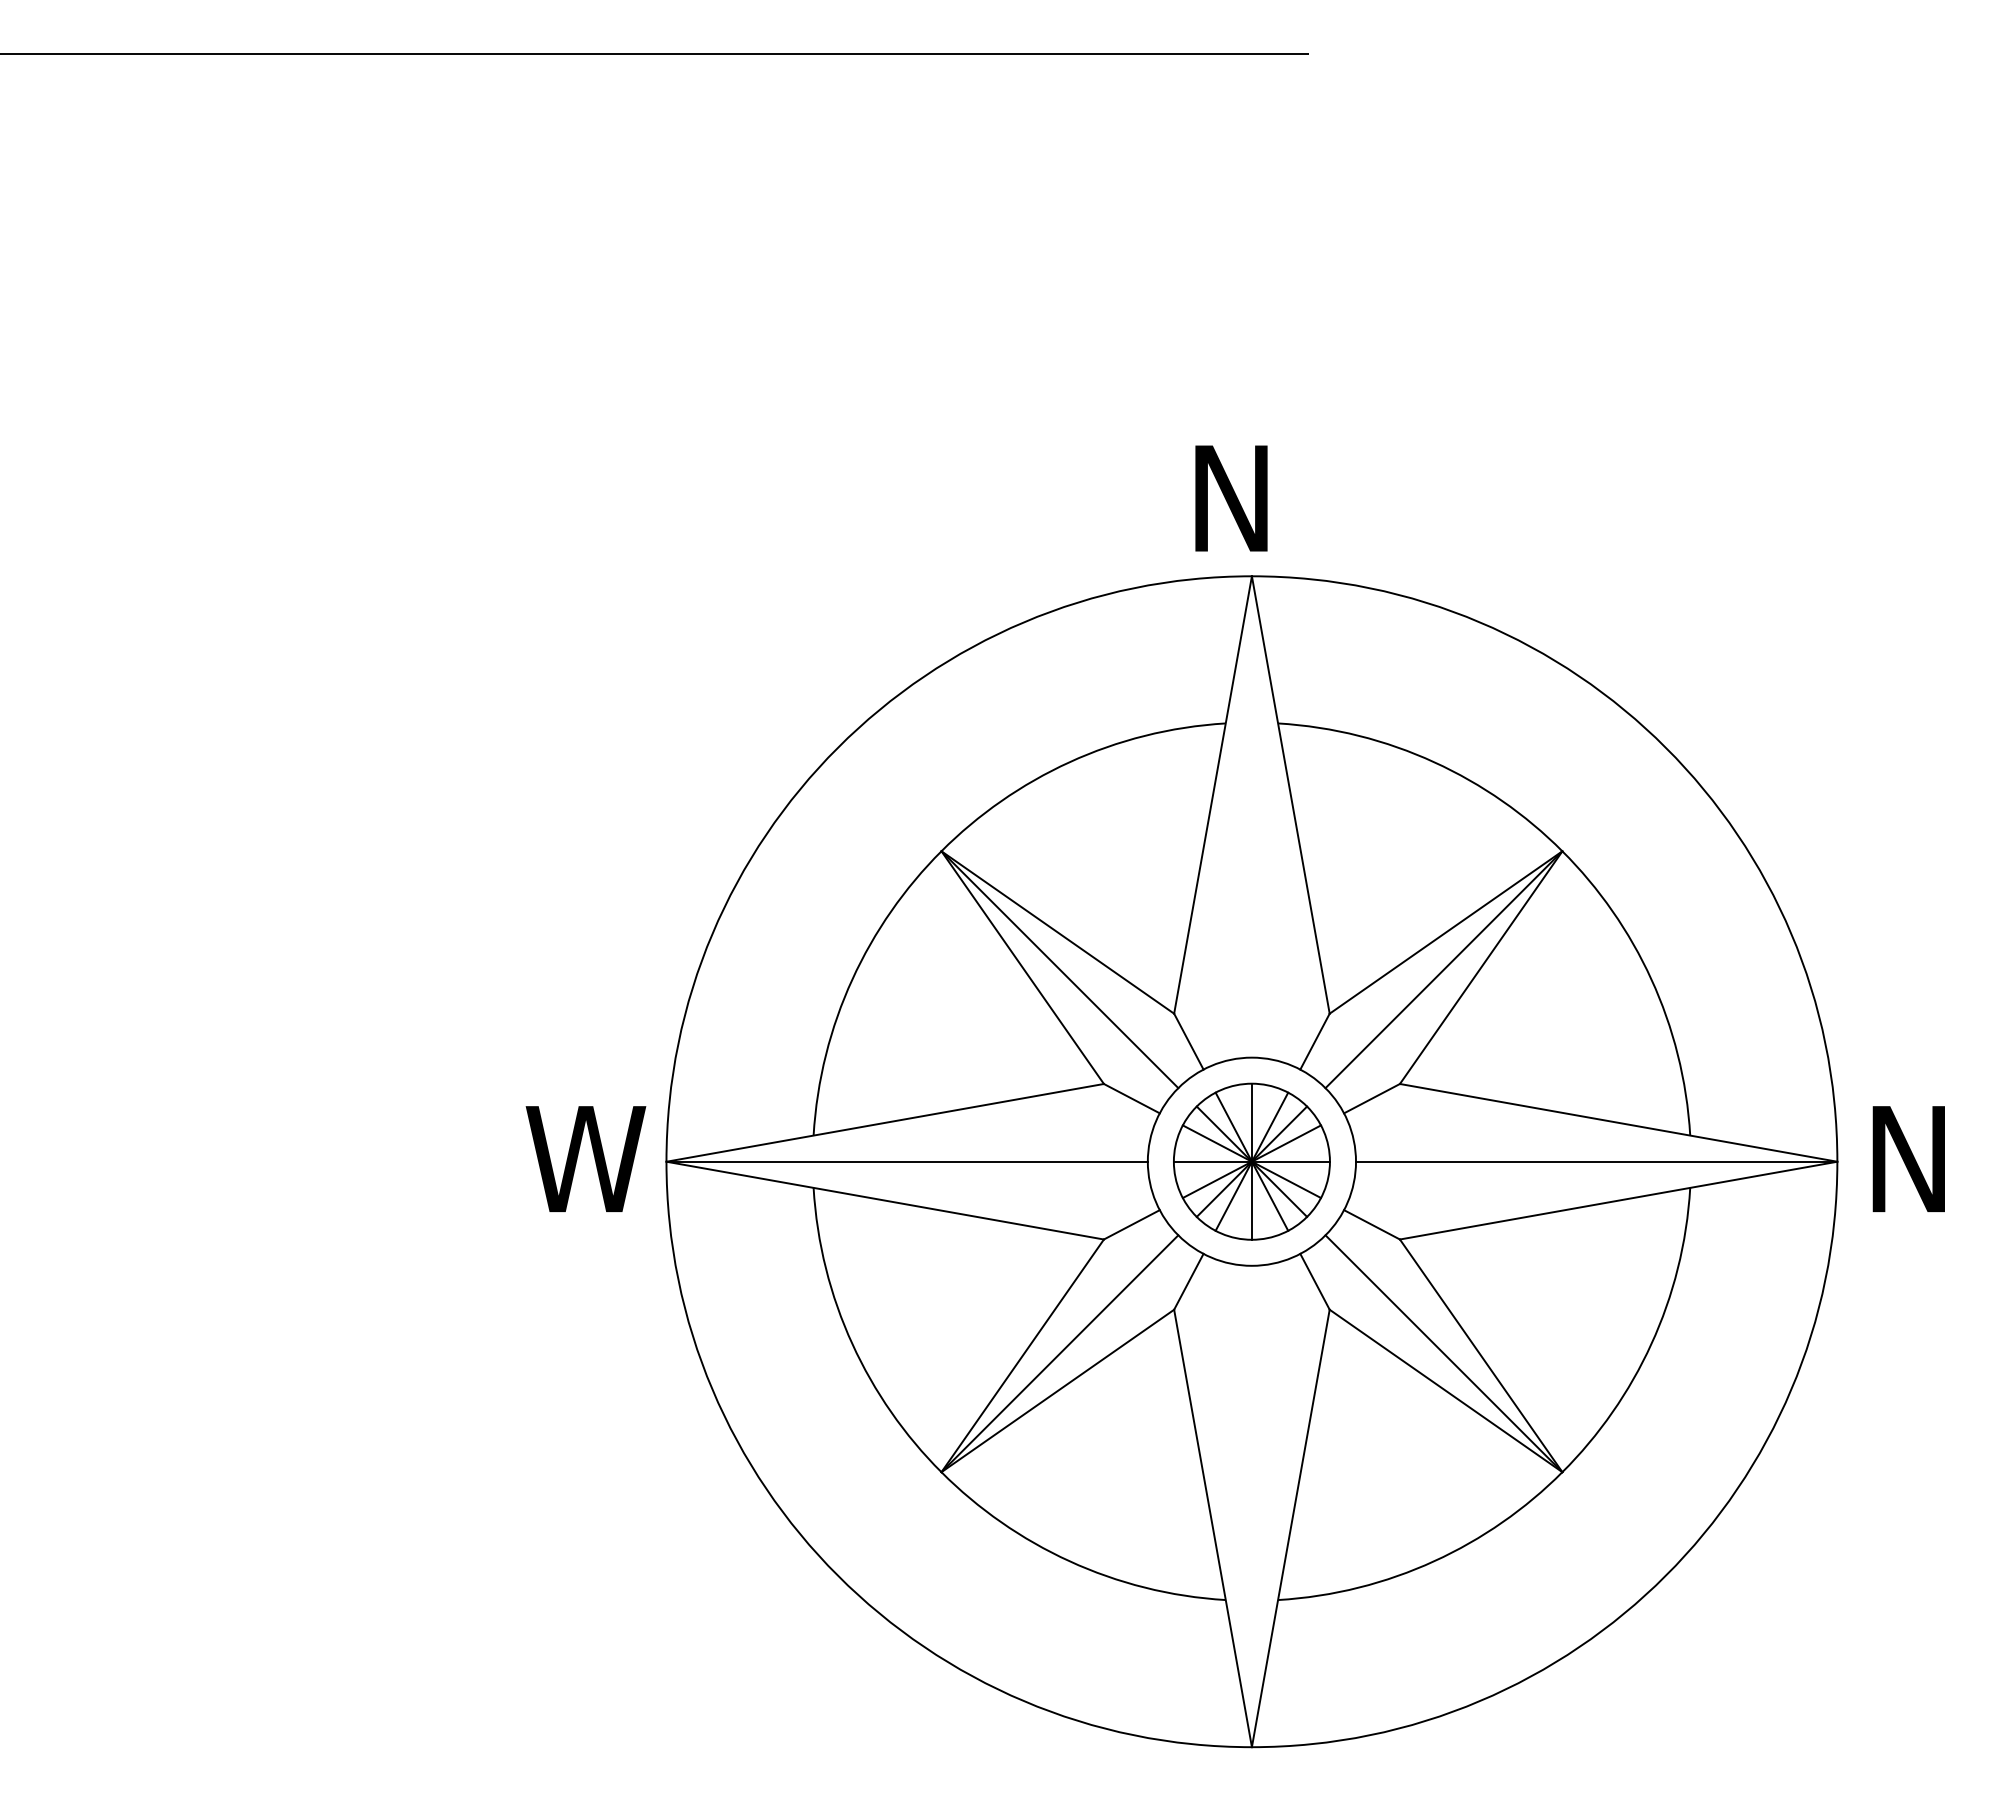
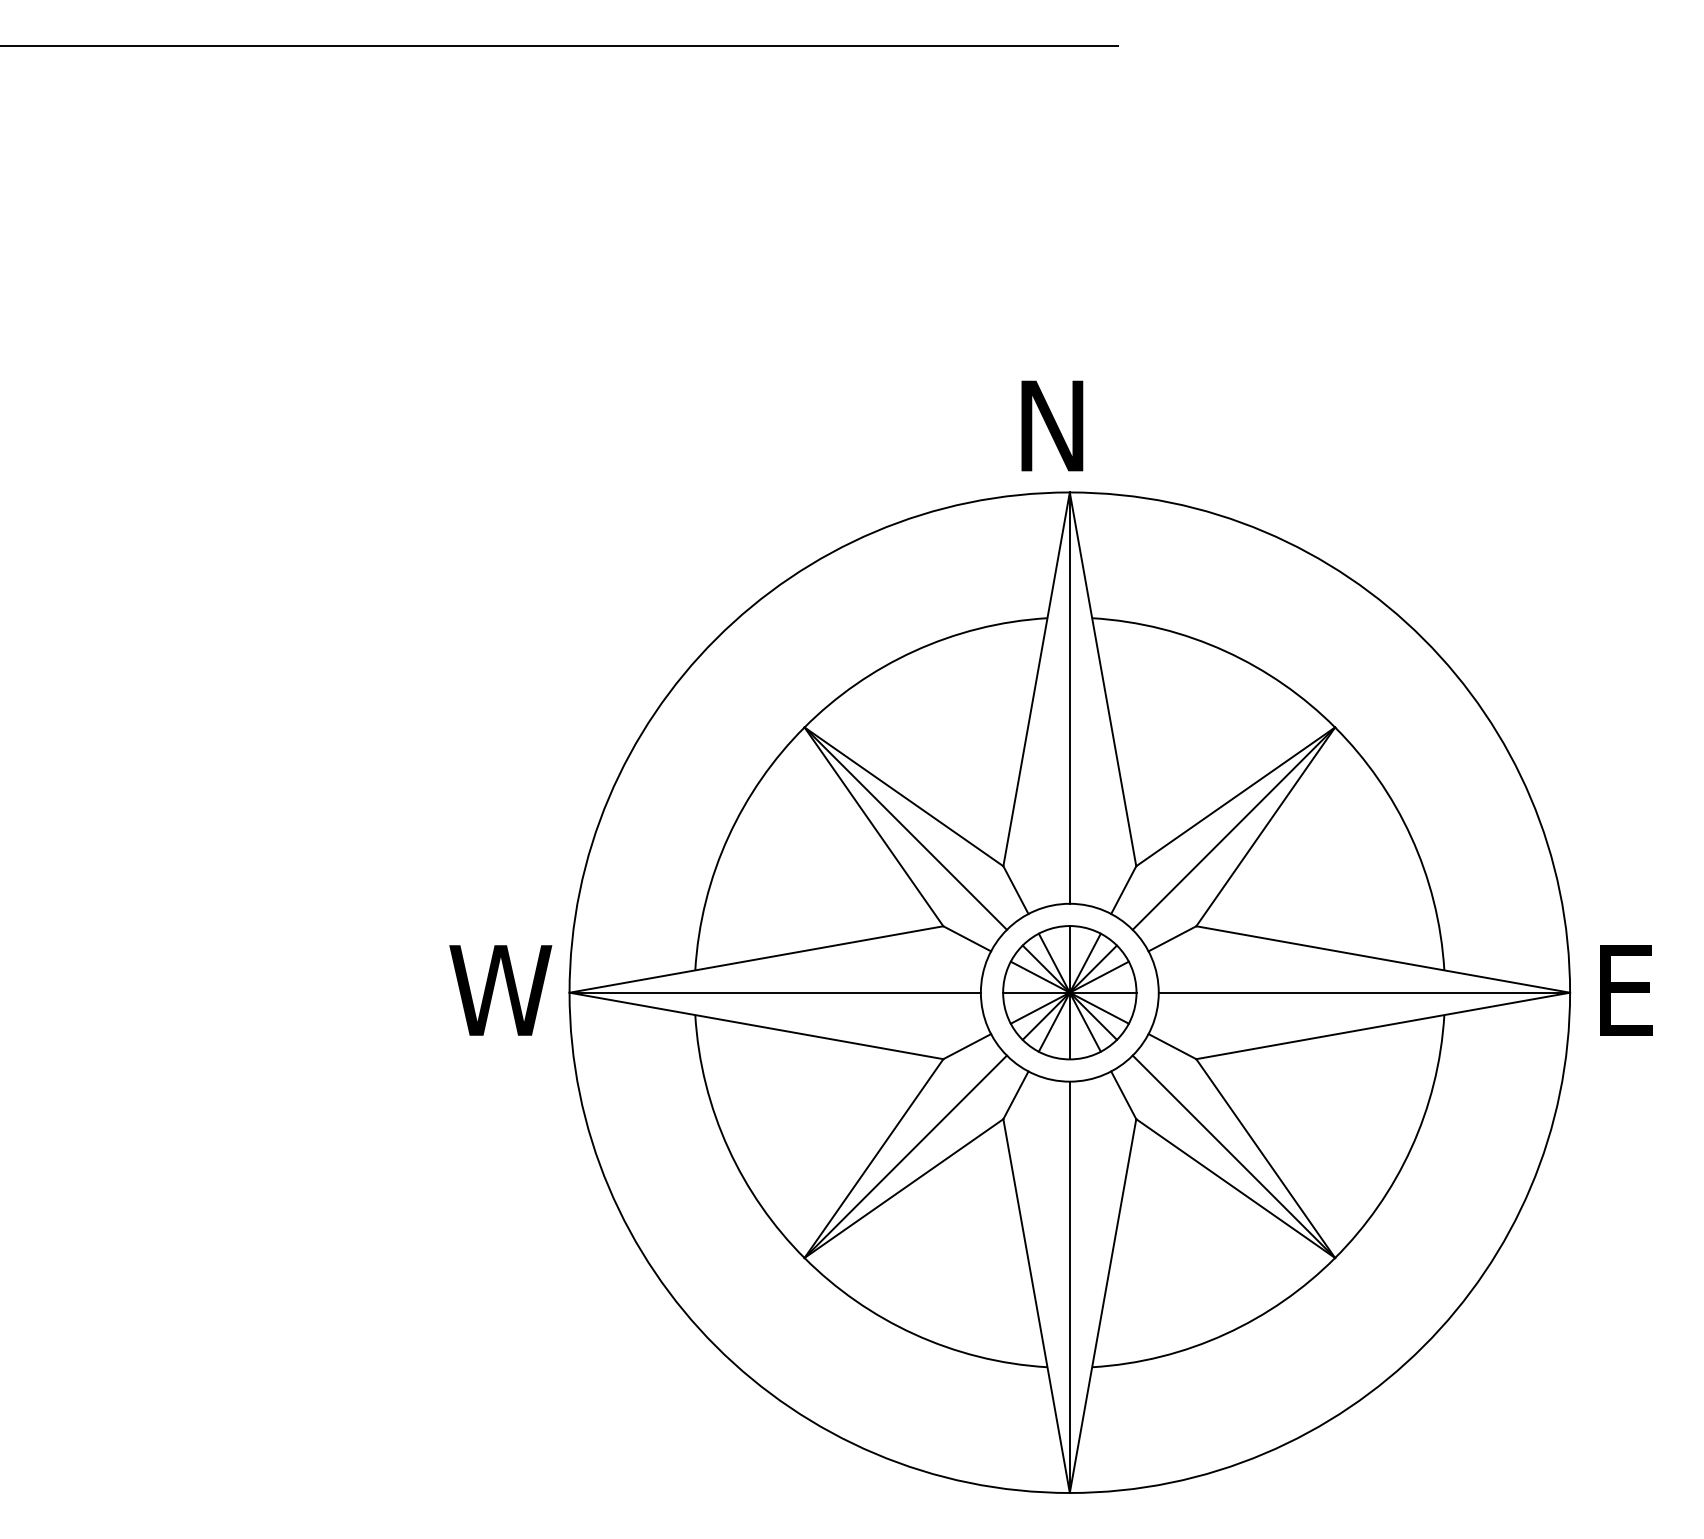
line: (1251, 816) -> (1069, 697), added
text: (1908, 1159) -> (1630, 990), N -> E
line: (1251, 1505) -> (1069, 1286), added

